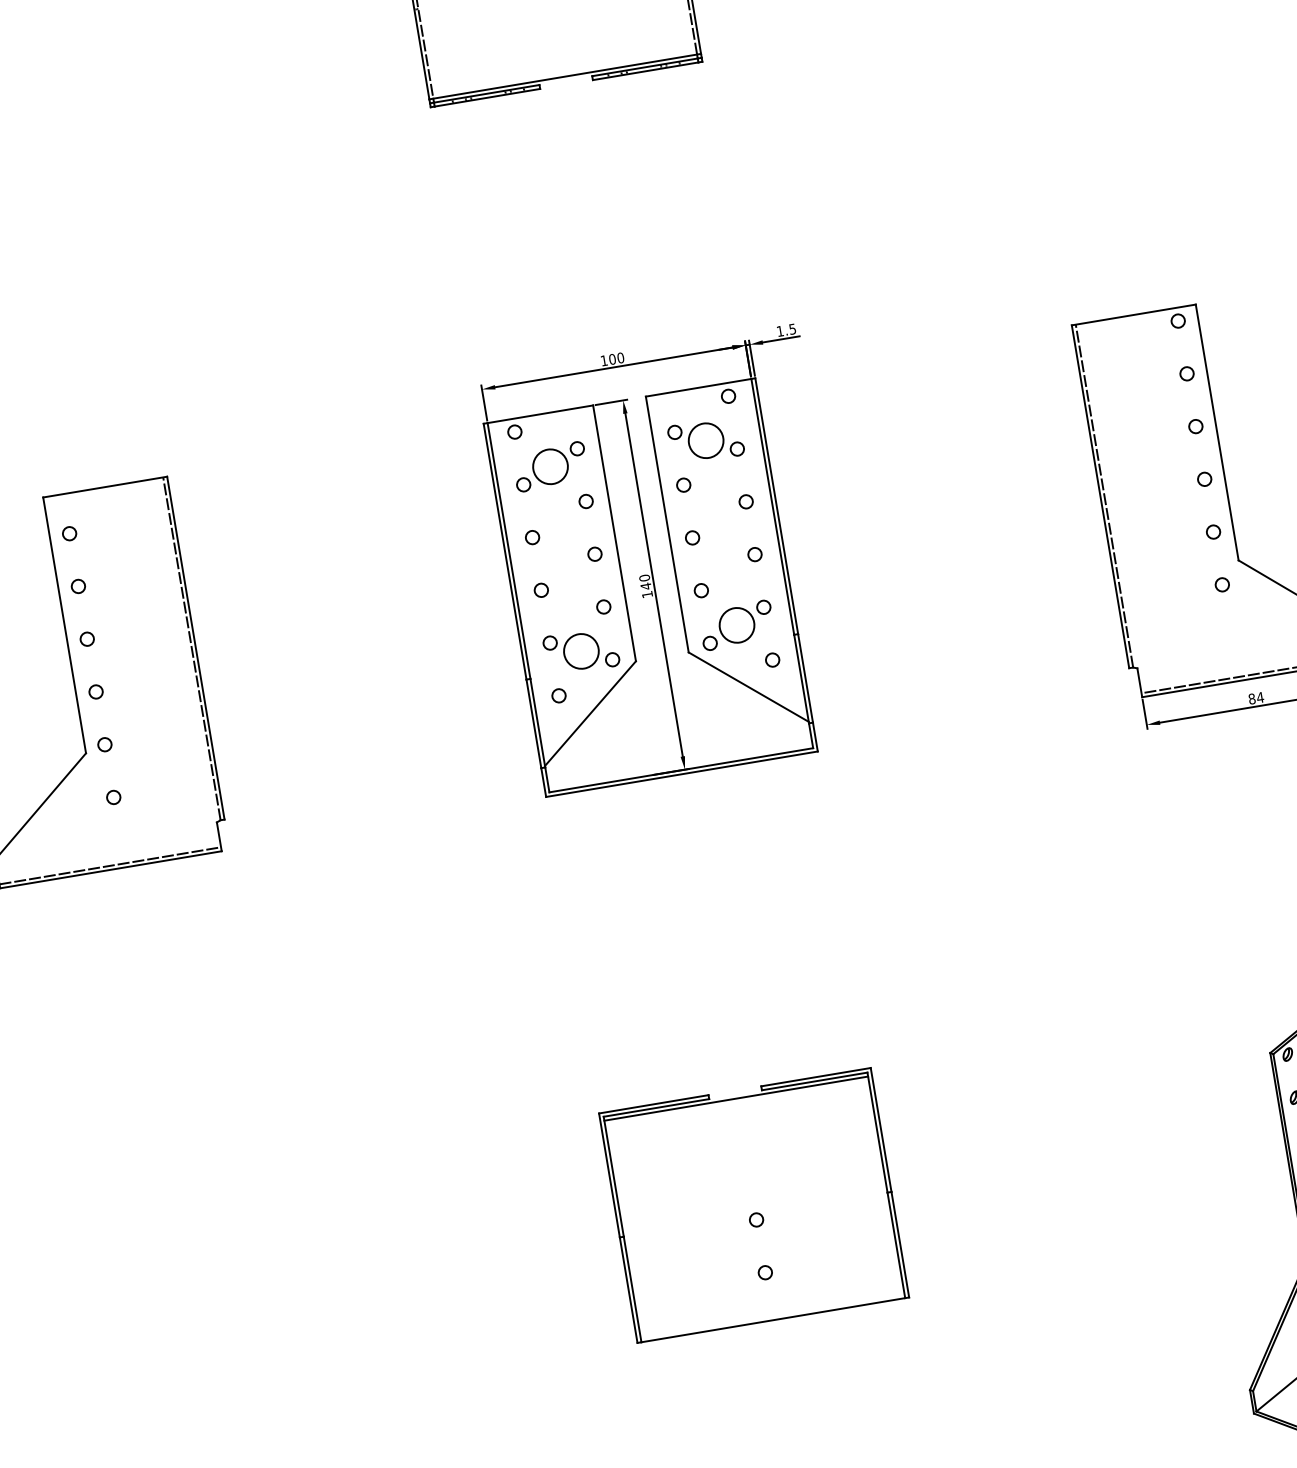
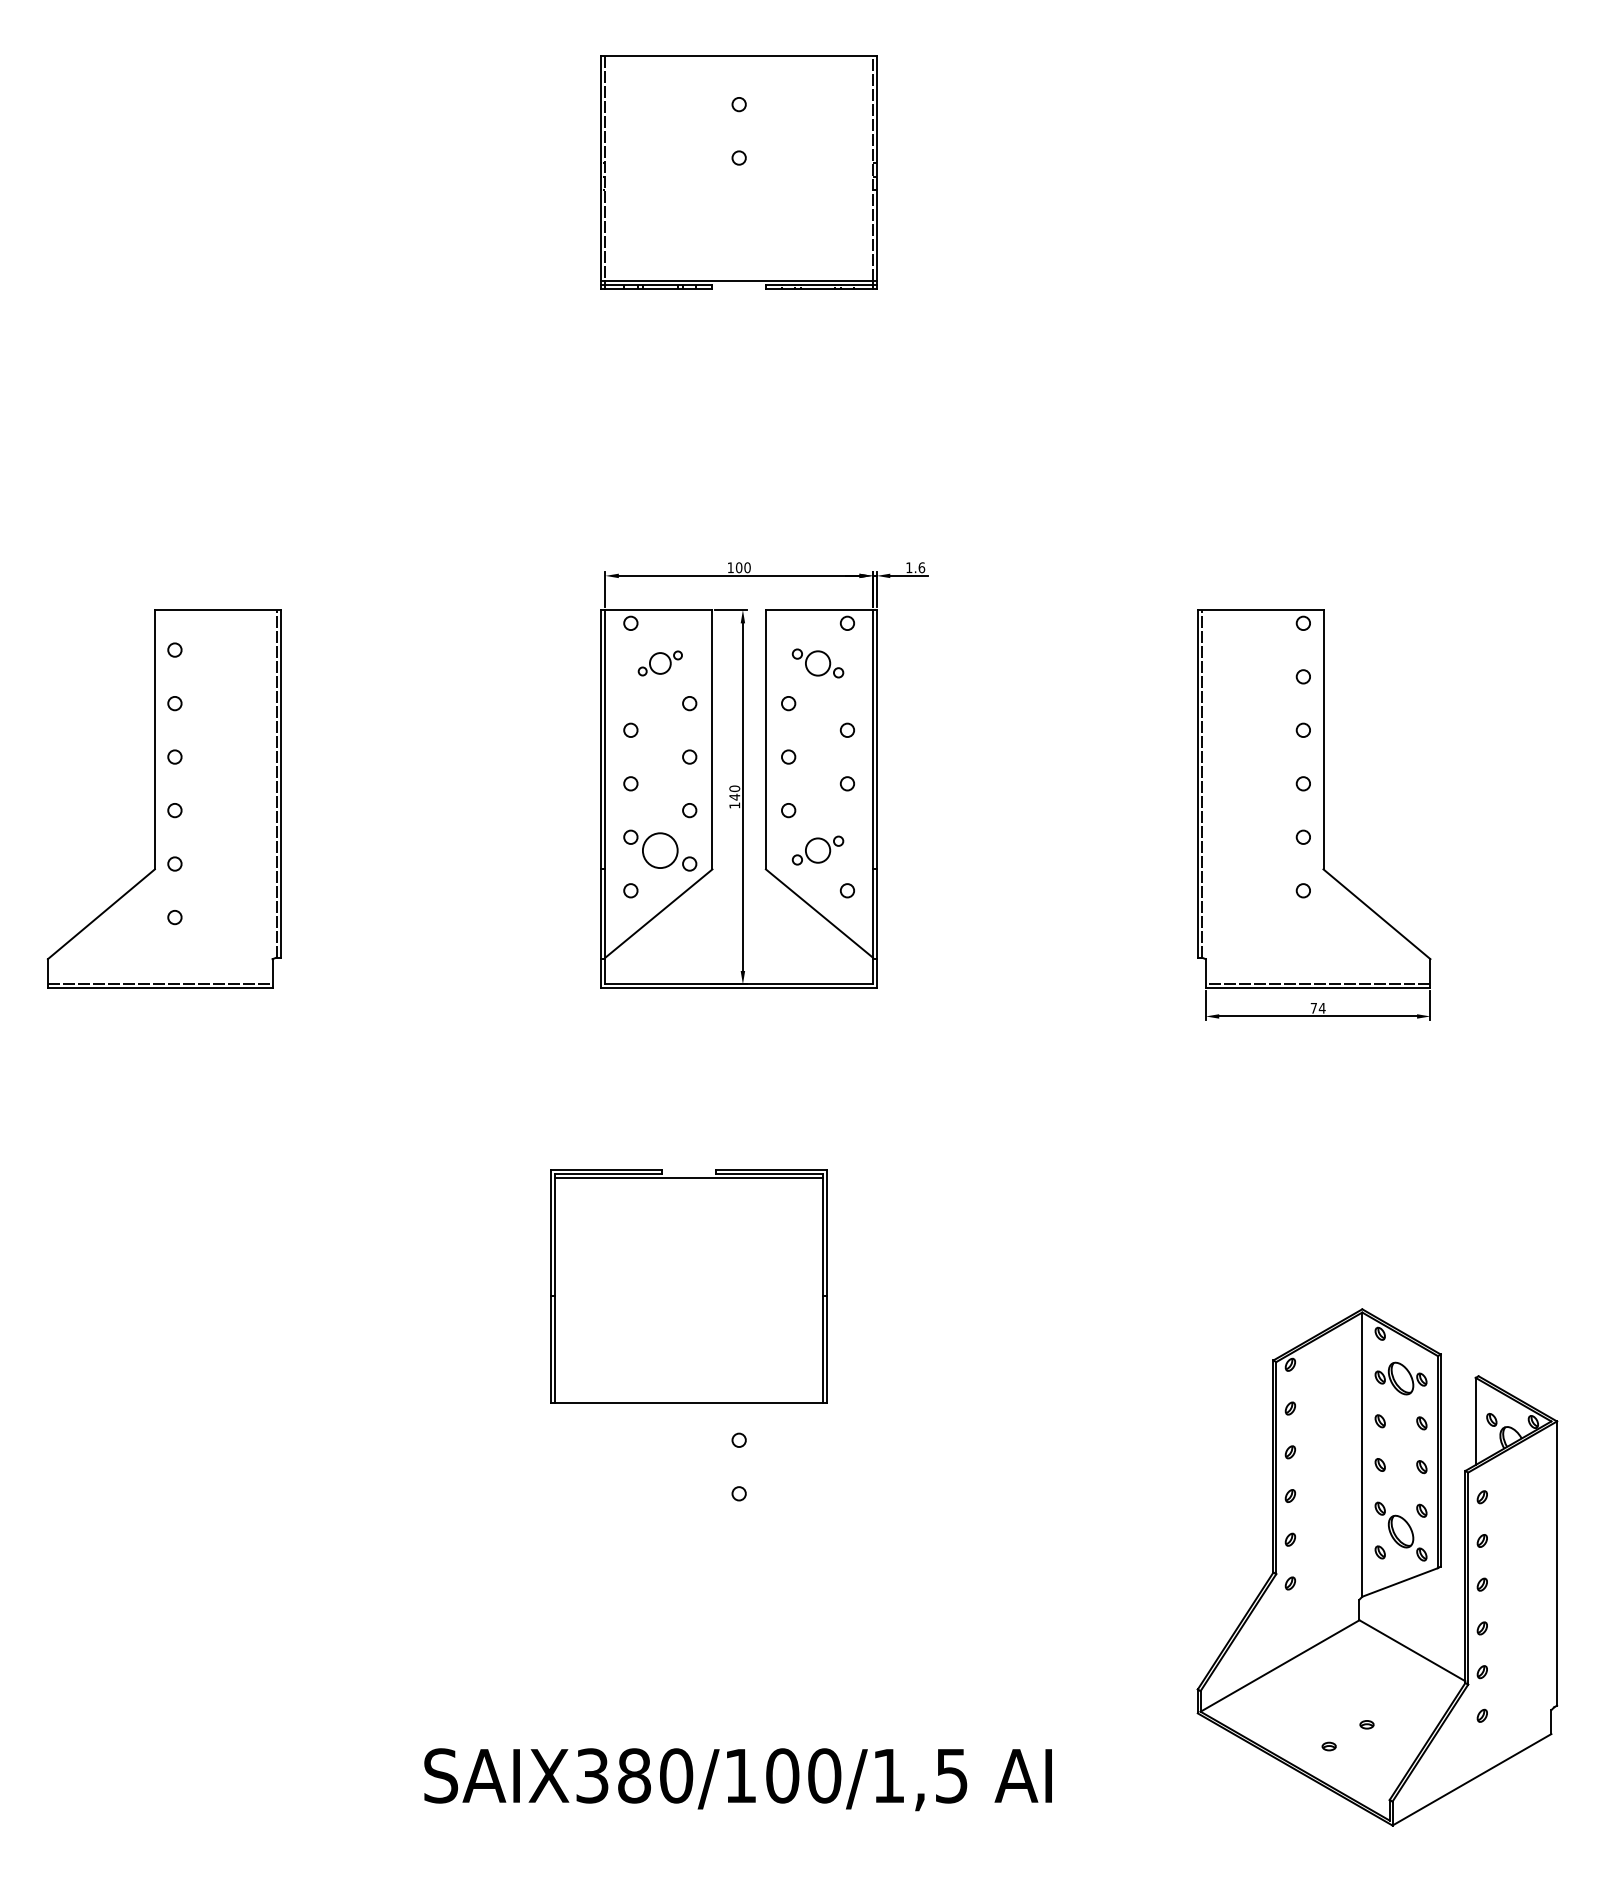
text: (792, 329) -> (921, 567), 1.5 -> 1.6
part: (705, 440) -> (817, 663), size x0.7
part: (550, 466) -> (660, 663), size x0.6
part: (736, 625) -> (817, 850), size x0.7
text: (1251, 698) -> (1313, 1007), 84 -> 74
part: (753, 1205) -> (688, 1286), moved

